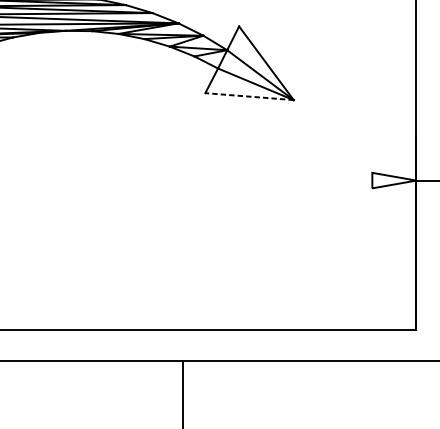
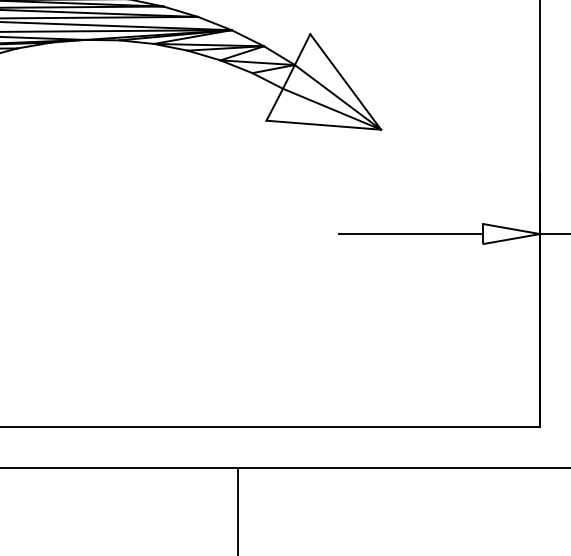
line: (249, 96) -> (323, 125), dashed -> solid
line: (316, 180) -> (410, 234), added

